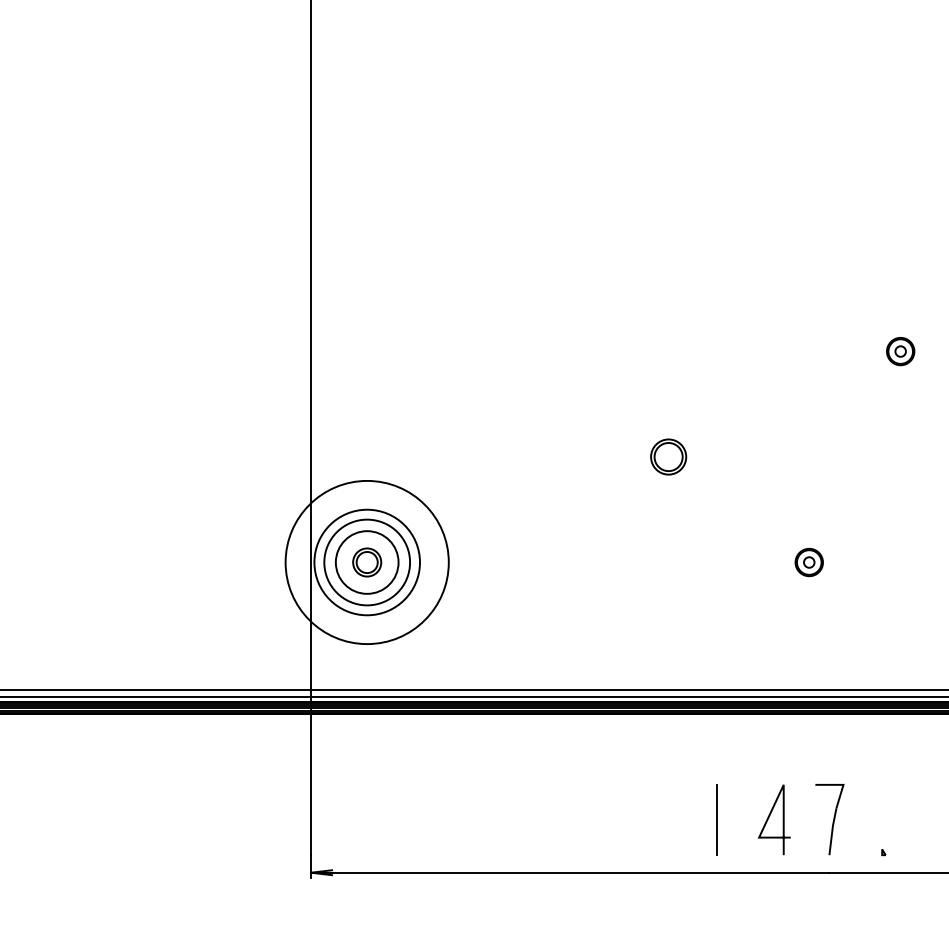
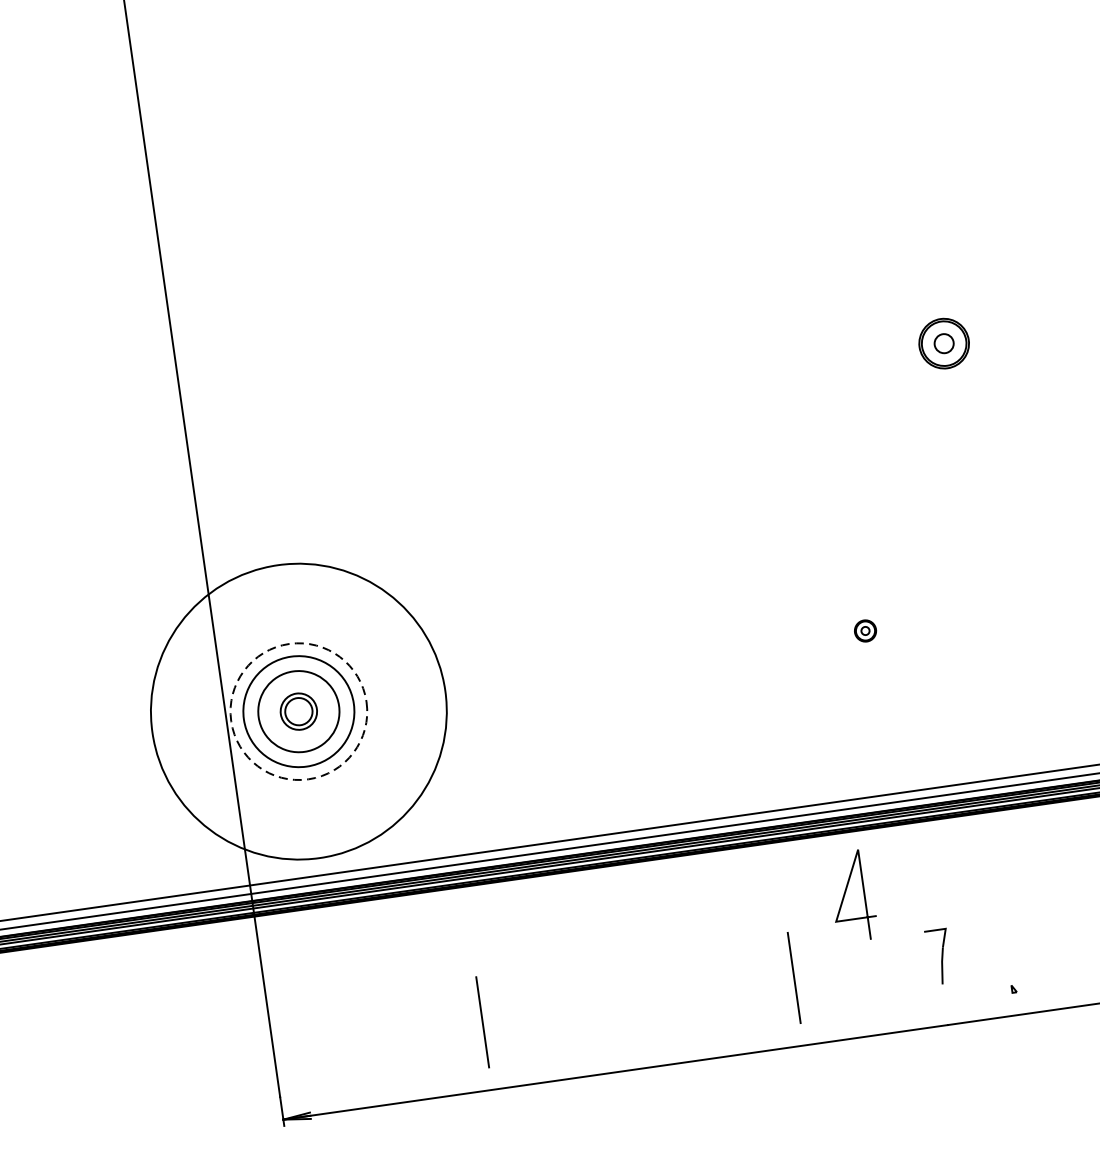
part: (900, 351) -> (944, 343), size x1.4
part: (668, 456) -> (665, 520), removed
circle: (366, 562) -> (297, 711), size x1.4
circle: (366, 562) -> (297, 711), solid -> dashed
part: (808, 562) -> (864, 631), size x0.6
line: (769, 817) -> (845, 894), moved
line: (473, 819) -> (482, 1021), added
part: (829, 819) -> (938, 956), size x0.6

